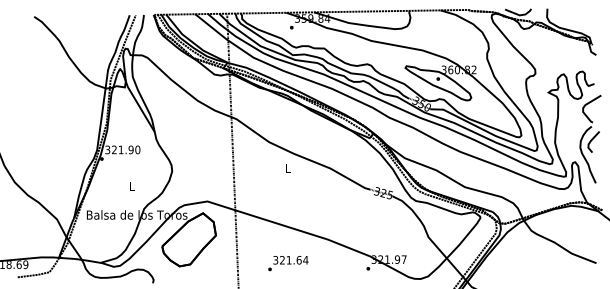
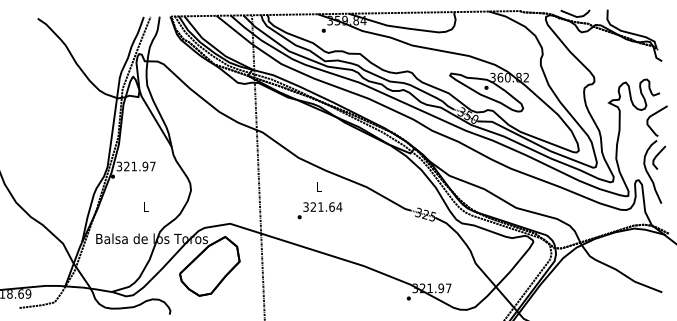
text: (137, 149) -> (152, 166), 321.90 -> 321.97
text: (287, 263) -> (319, 210), moved

